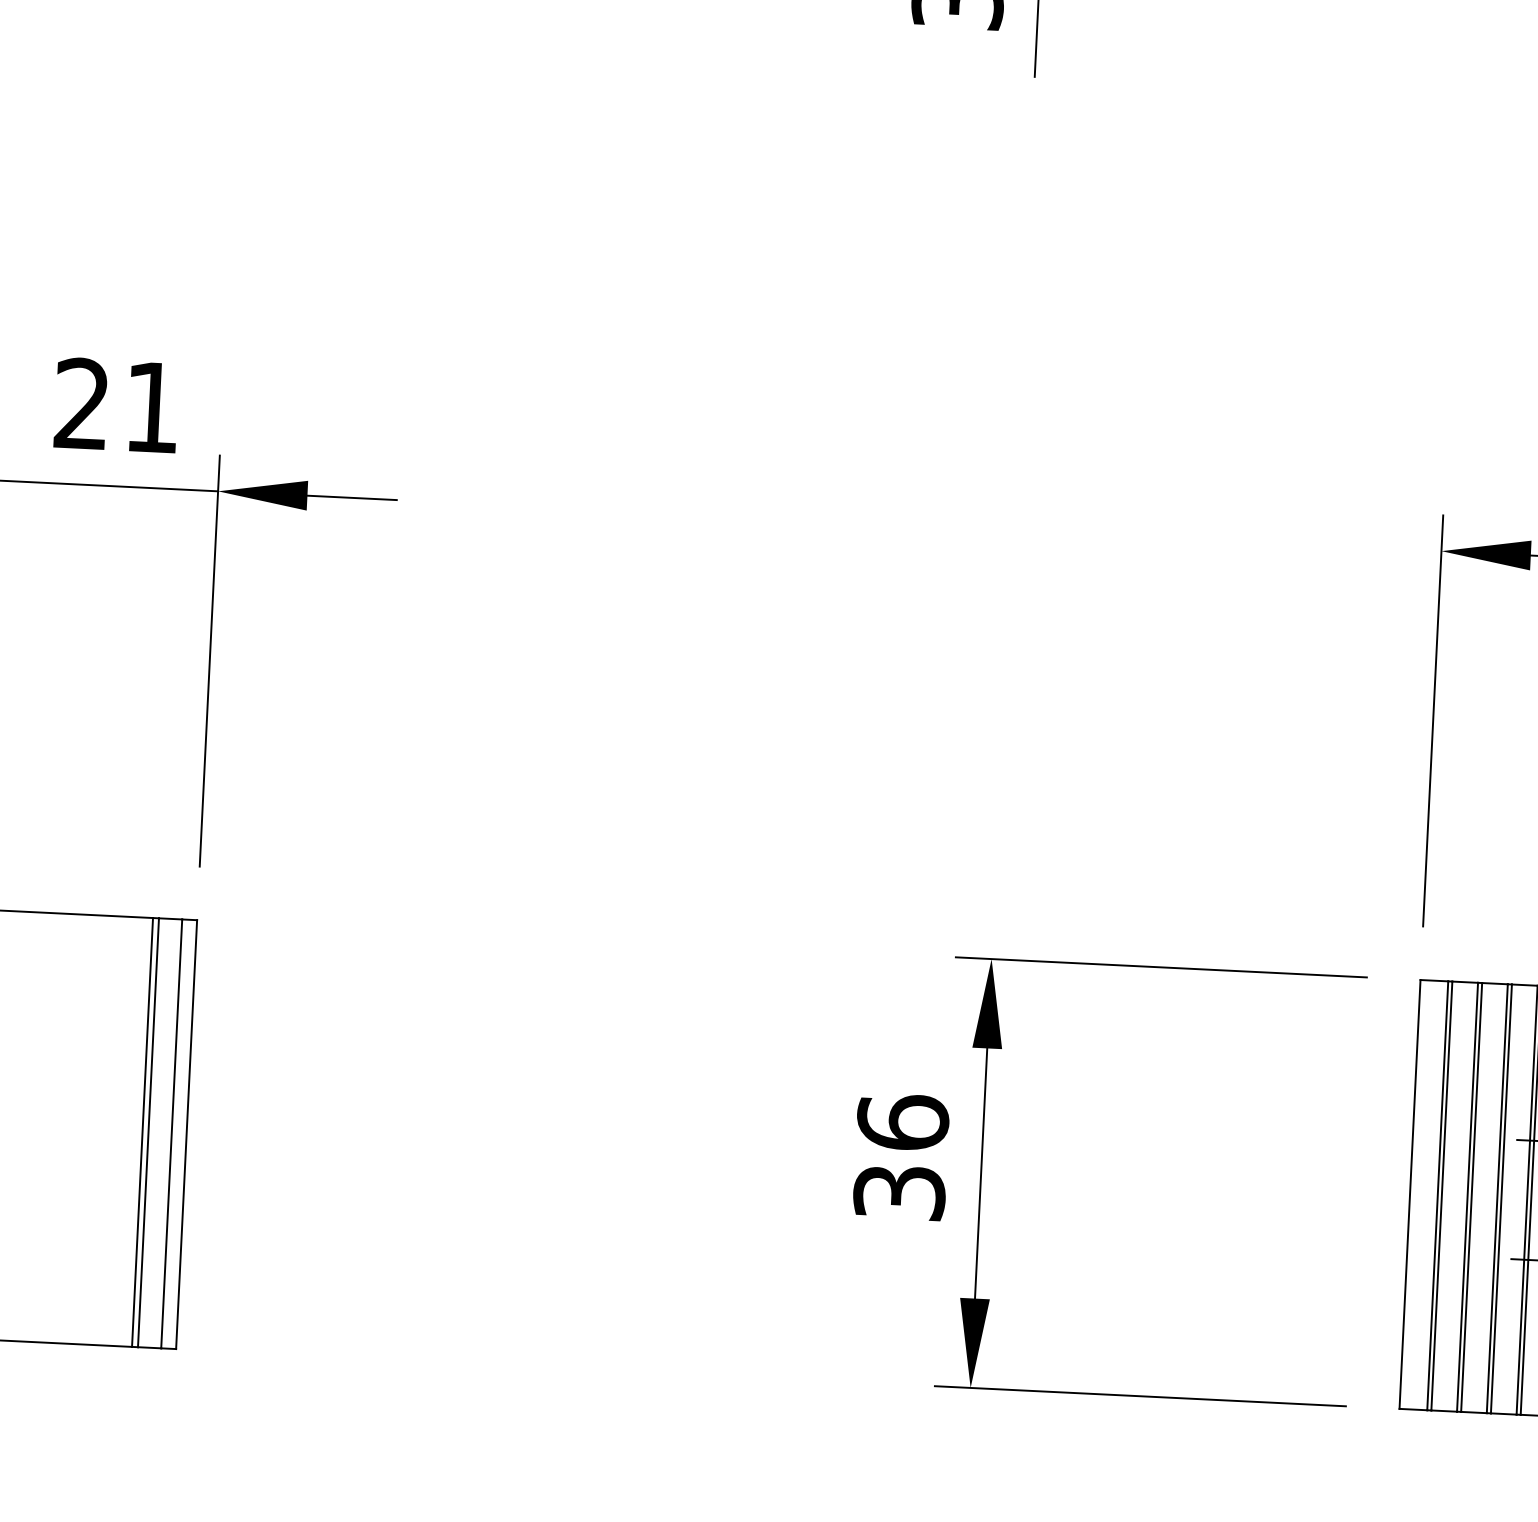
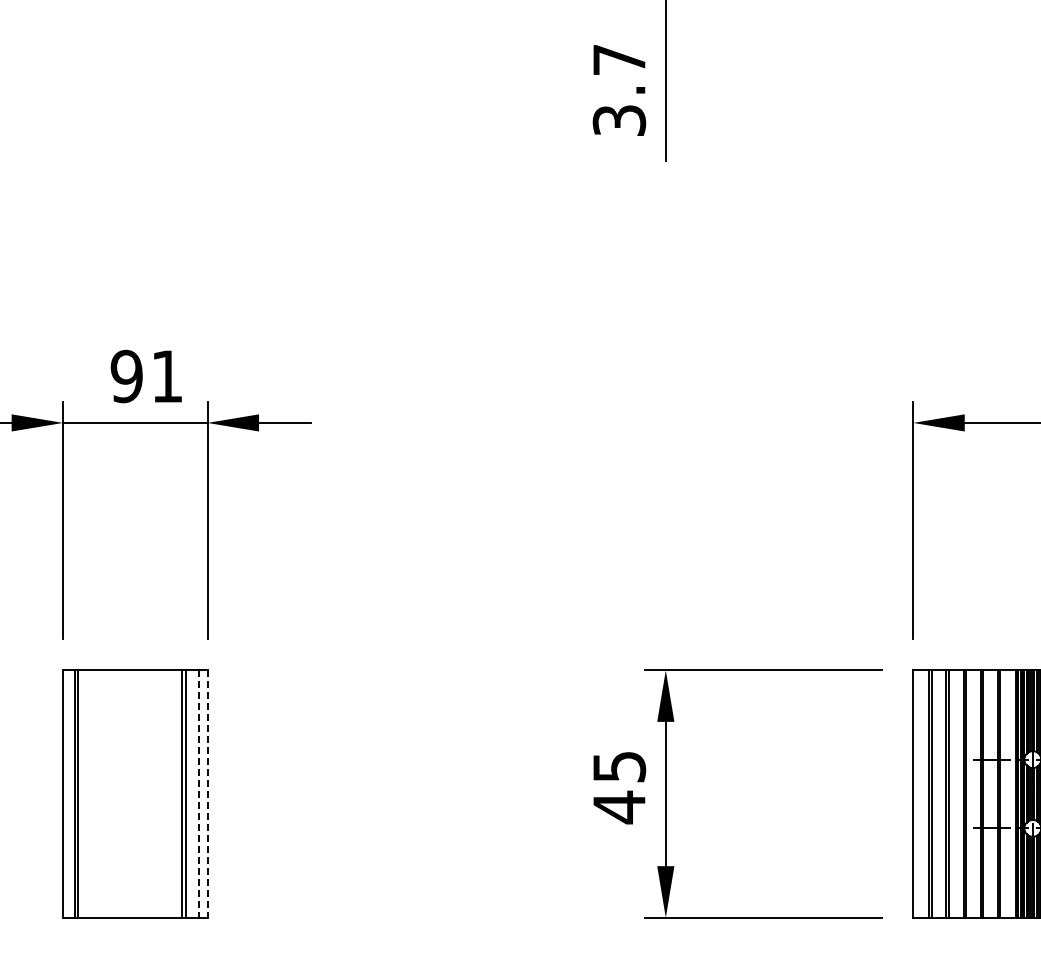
text: (81, 403) -> (126, 376), 21 -> 91
line: (170, 1134) -> (198, 794), solid -> dashed
line: (186, 1135) -> (207, 794), solid -> dashed
text: (901, 1158) -> (619, 787), 36 -> 45

